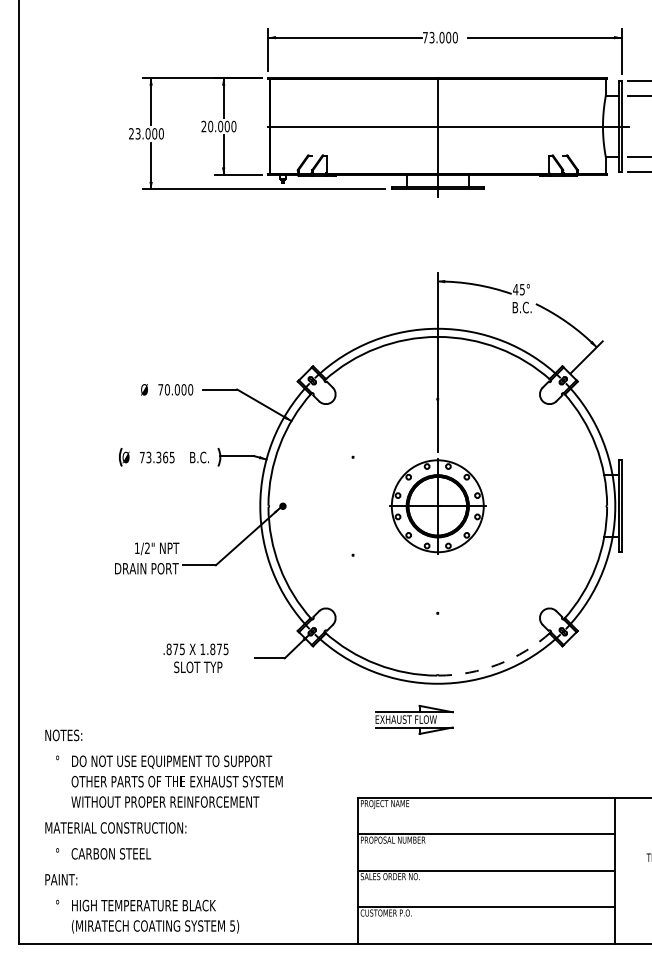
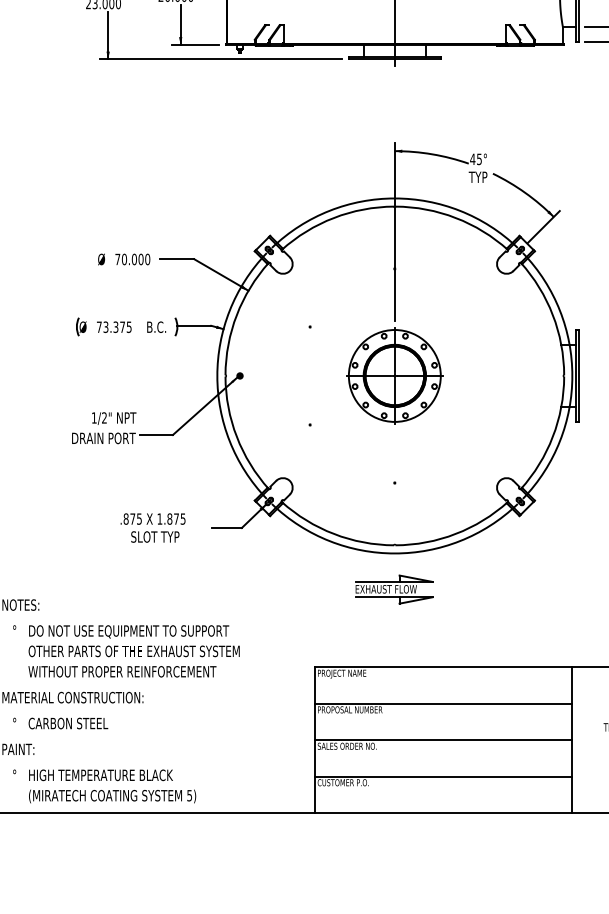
text: (521, 307) -> (478, 177), B.C. -> TYP
text: (165, 457) -> (122, 327), 73.365 -> 73.375
arc: (498, 664) -> (455, 534), dashed -> solid
part: (414, 719) -> (394, 589), moved

